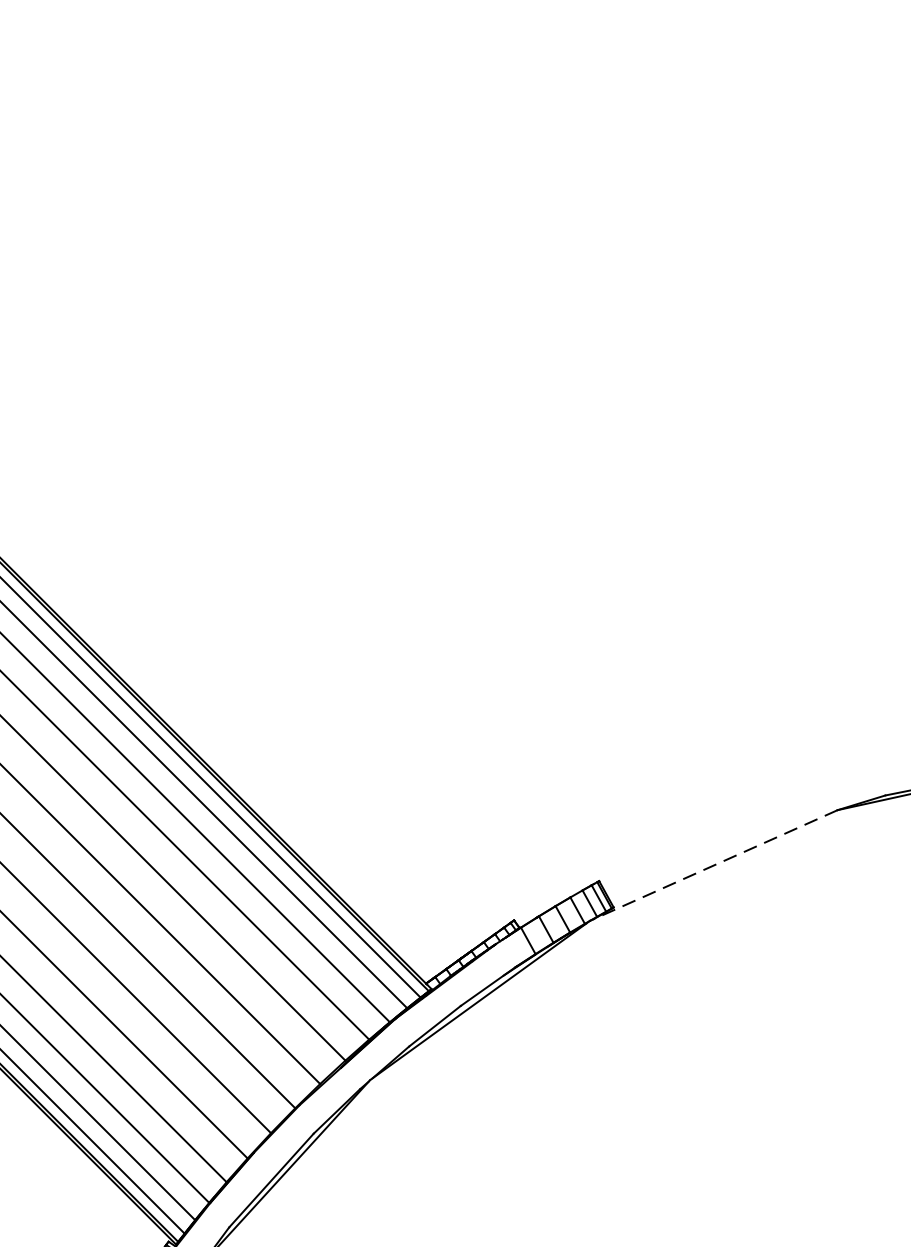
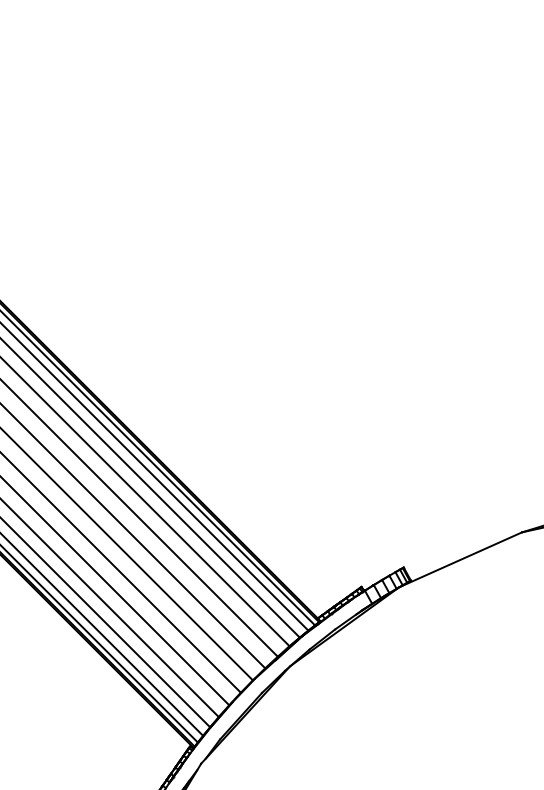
line: (713, 866) -> (460, 560), dashed -> solid

